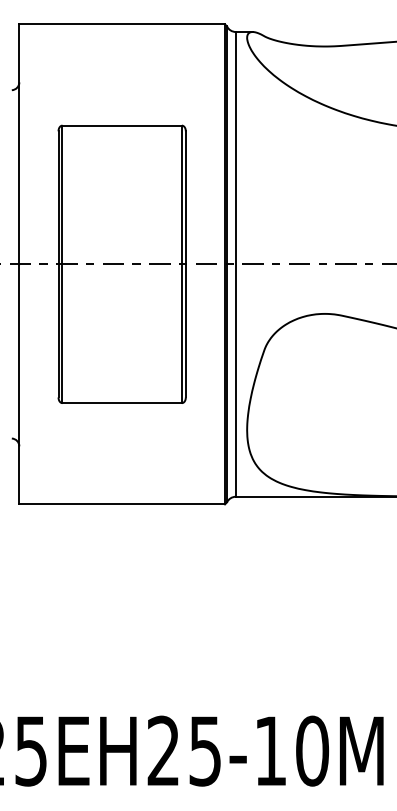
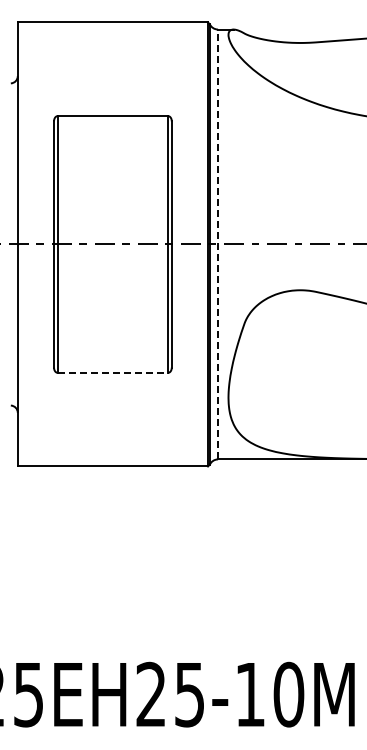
line: (236, 264) -> (218, 244), solid -> dashed
line: (122, 402) -> (113, 372), solid -> dashed

